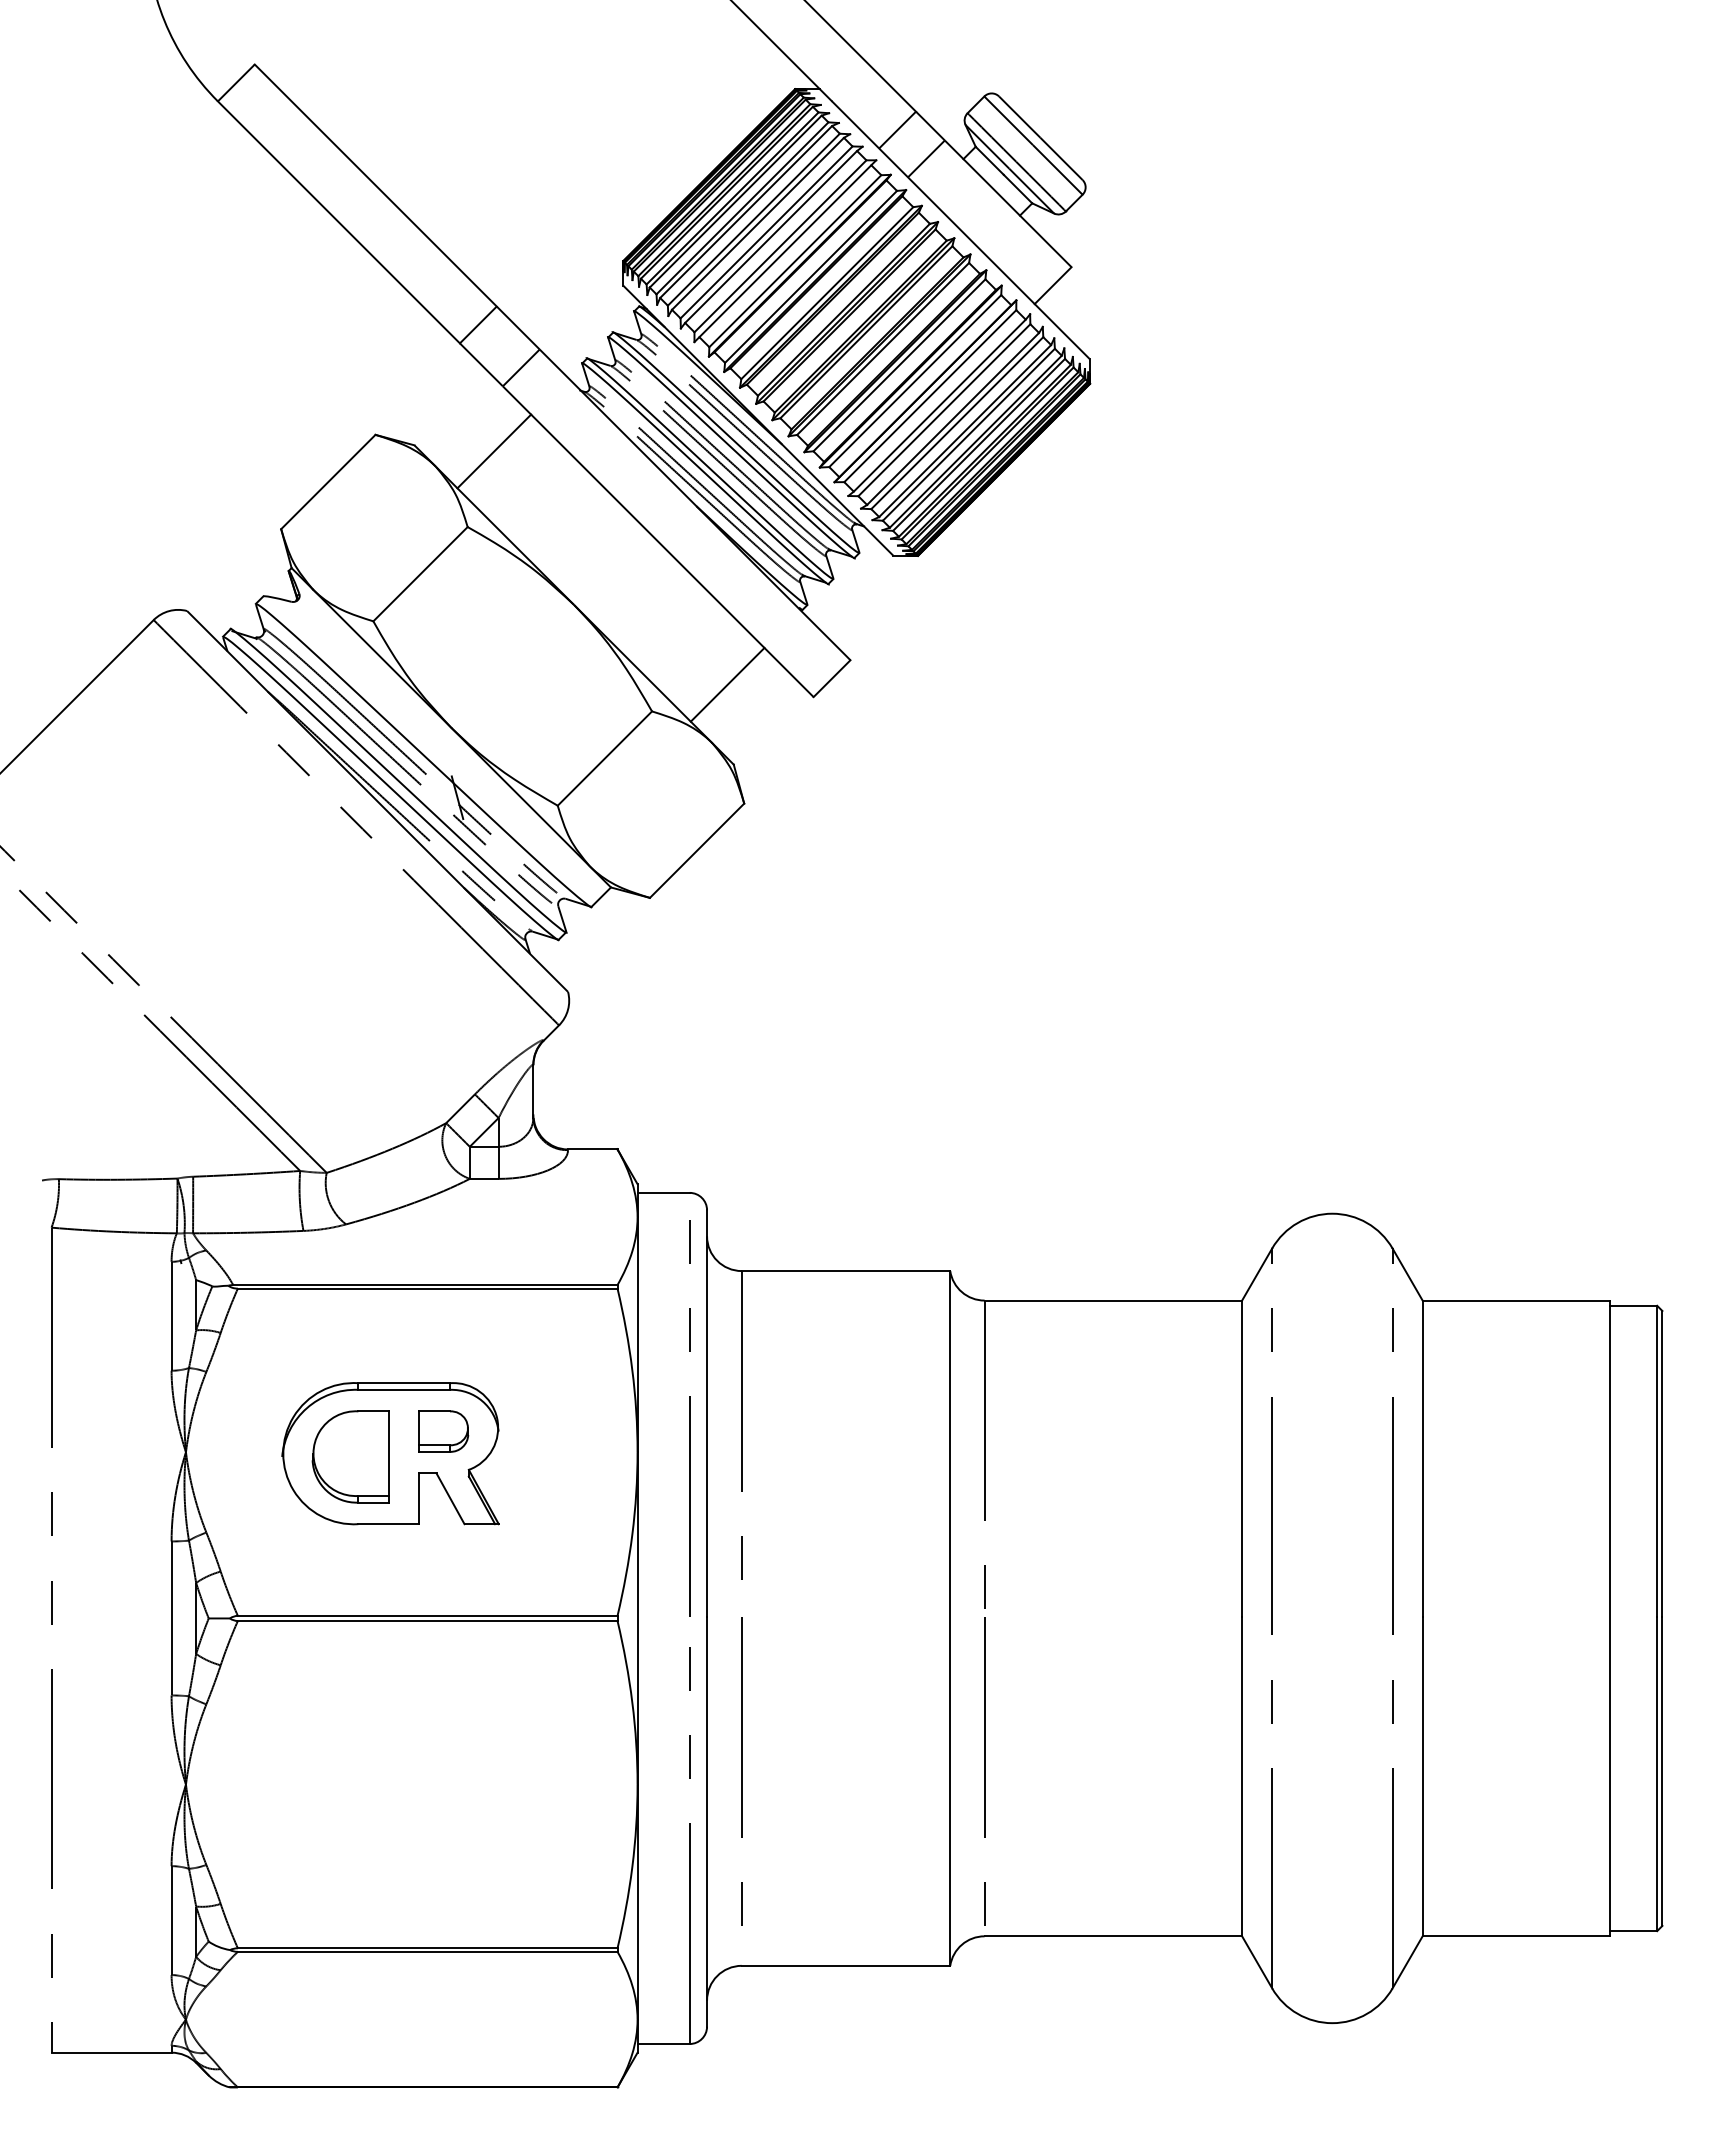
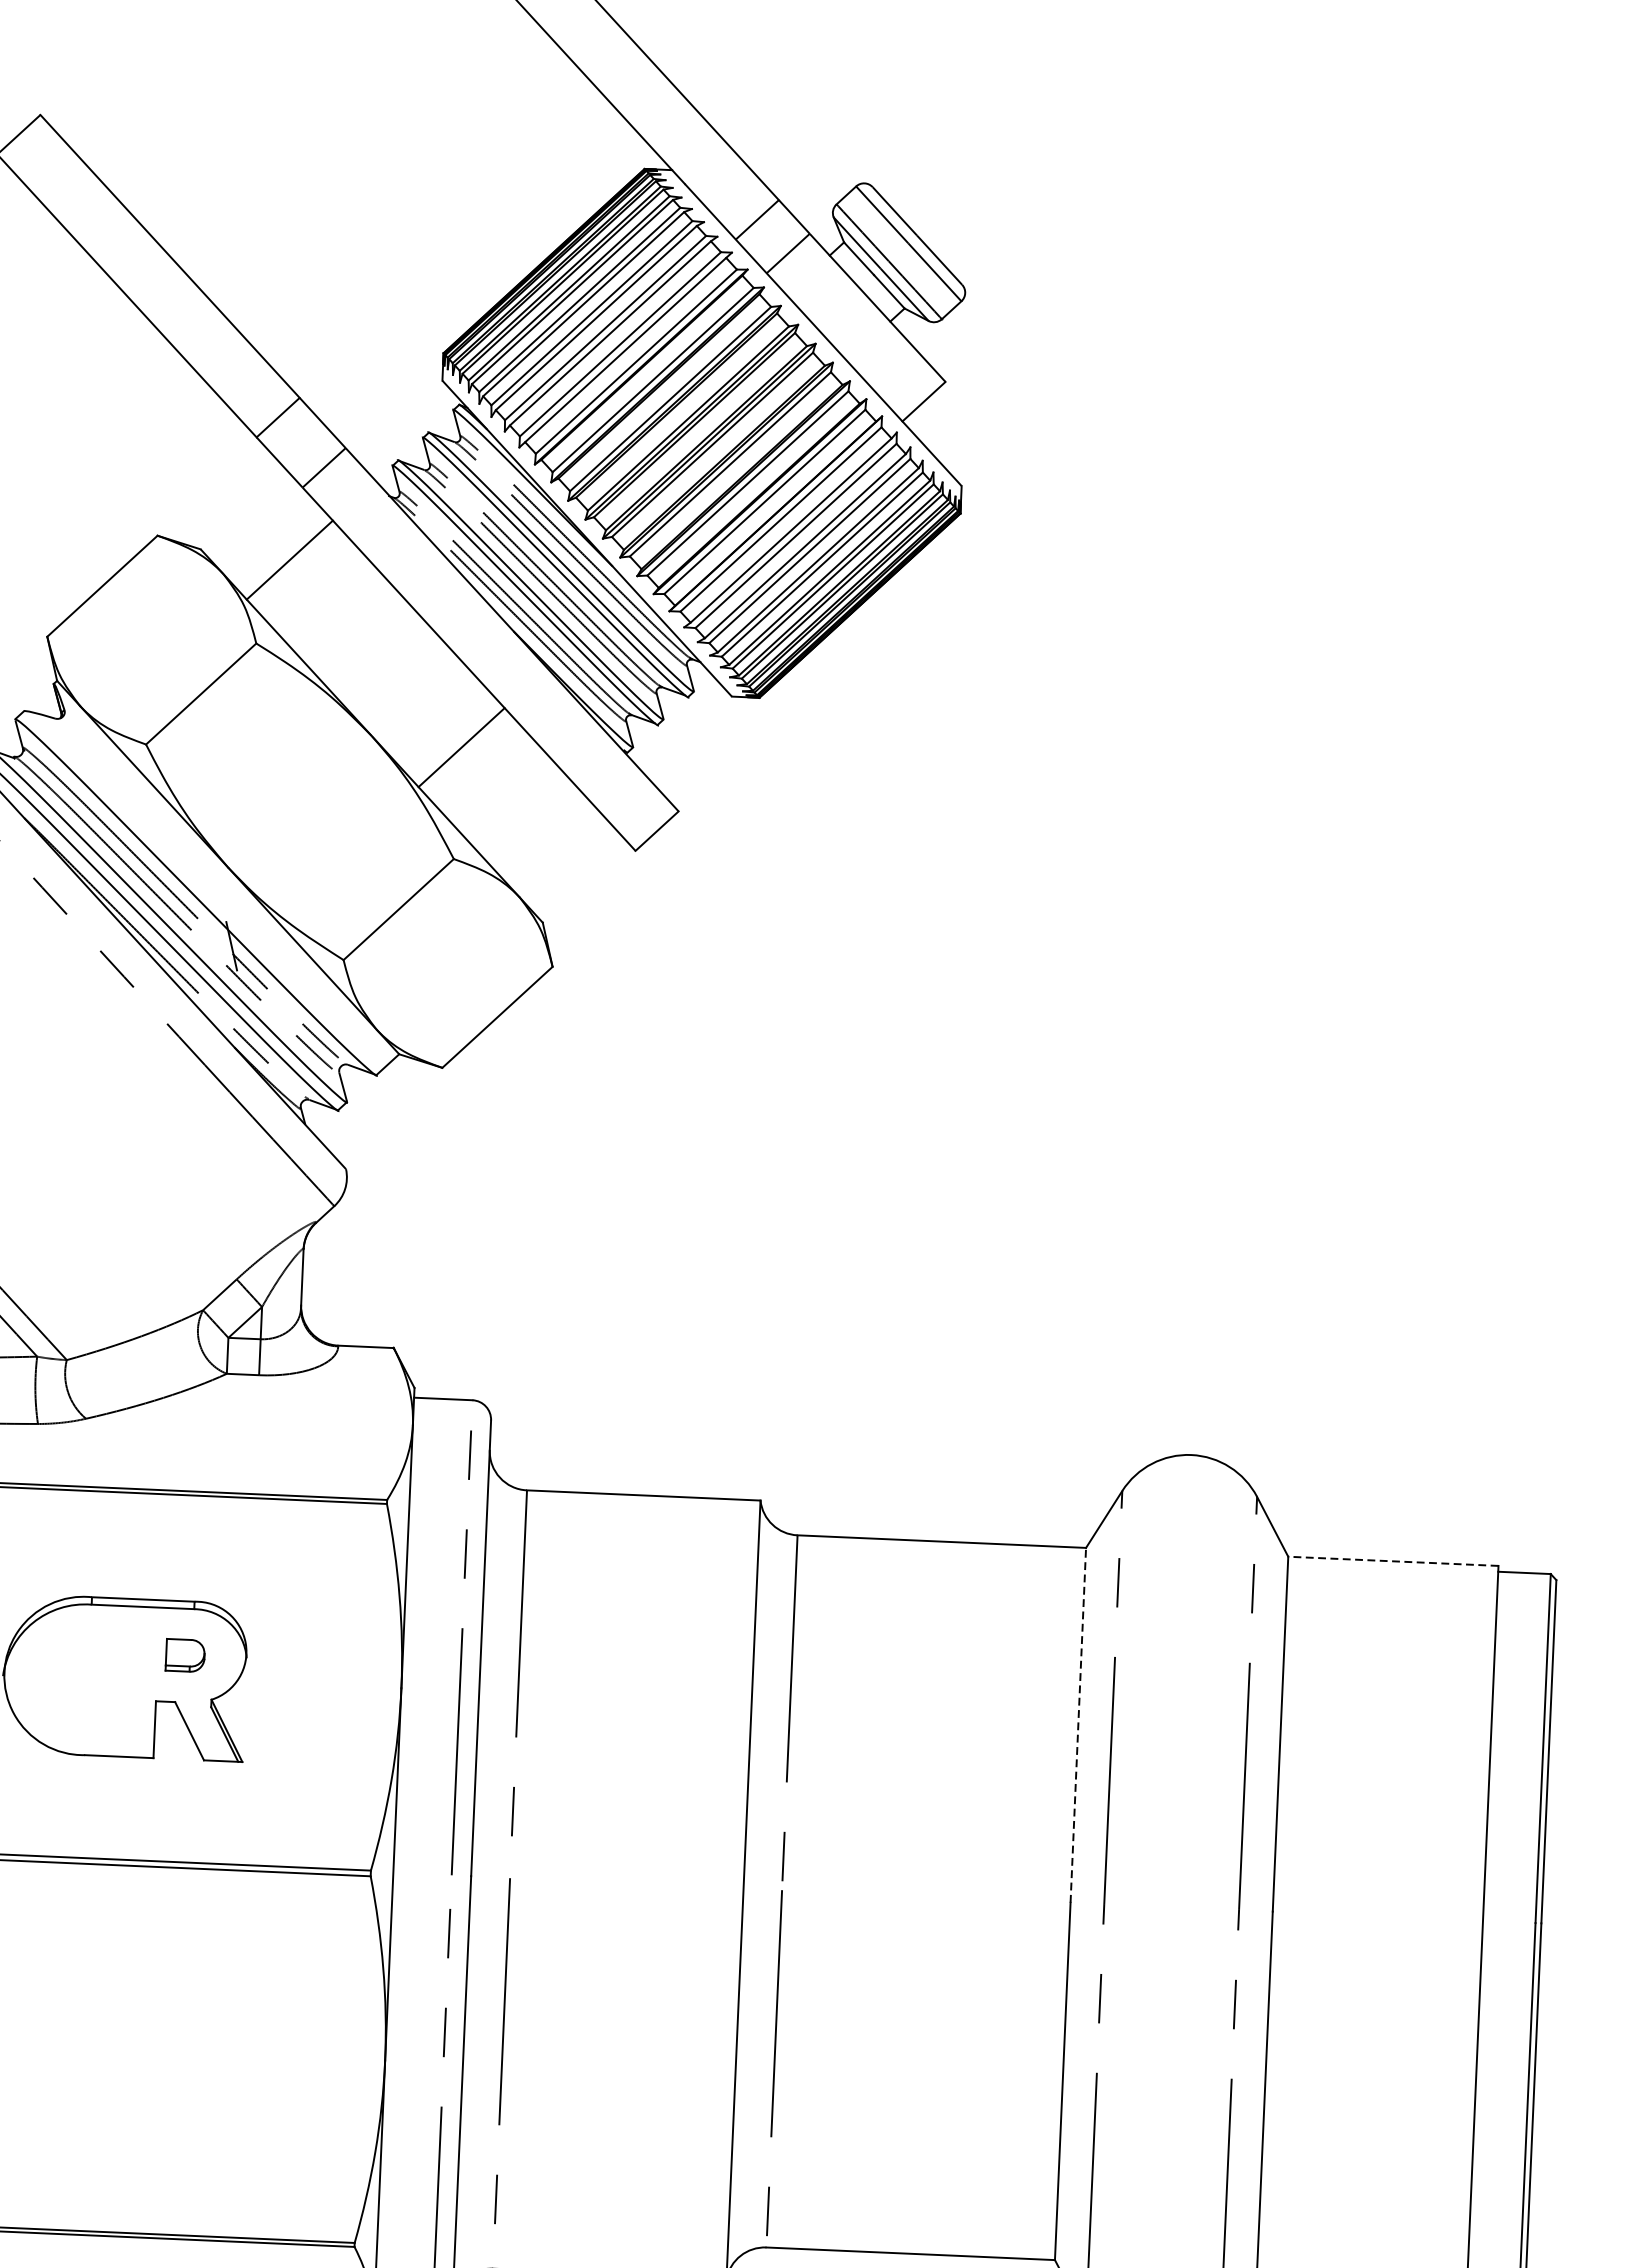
line: (727, 684) -> (461, 747), moved
line: (1516, 1300) -> (1393, 1561), solid -> dashed
part: (443, 1431) -> (185, 1655), size x0.7
part: (350, 1456) -> (79, 1678), removed
line: (1242, 1458) -> (1078, 1724), solid -> dashed

